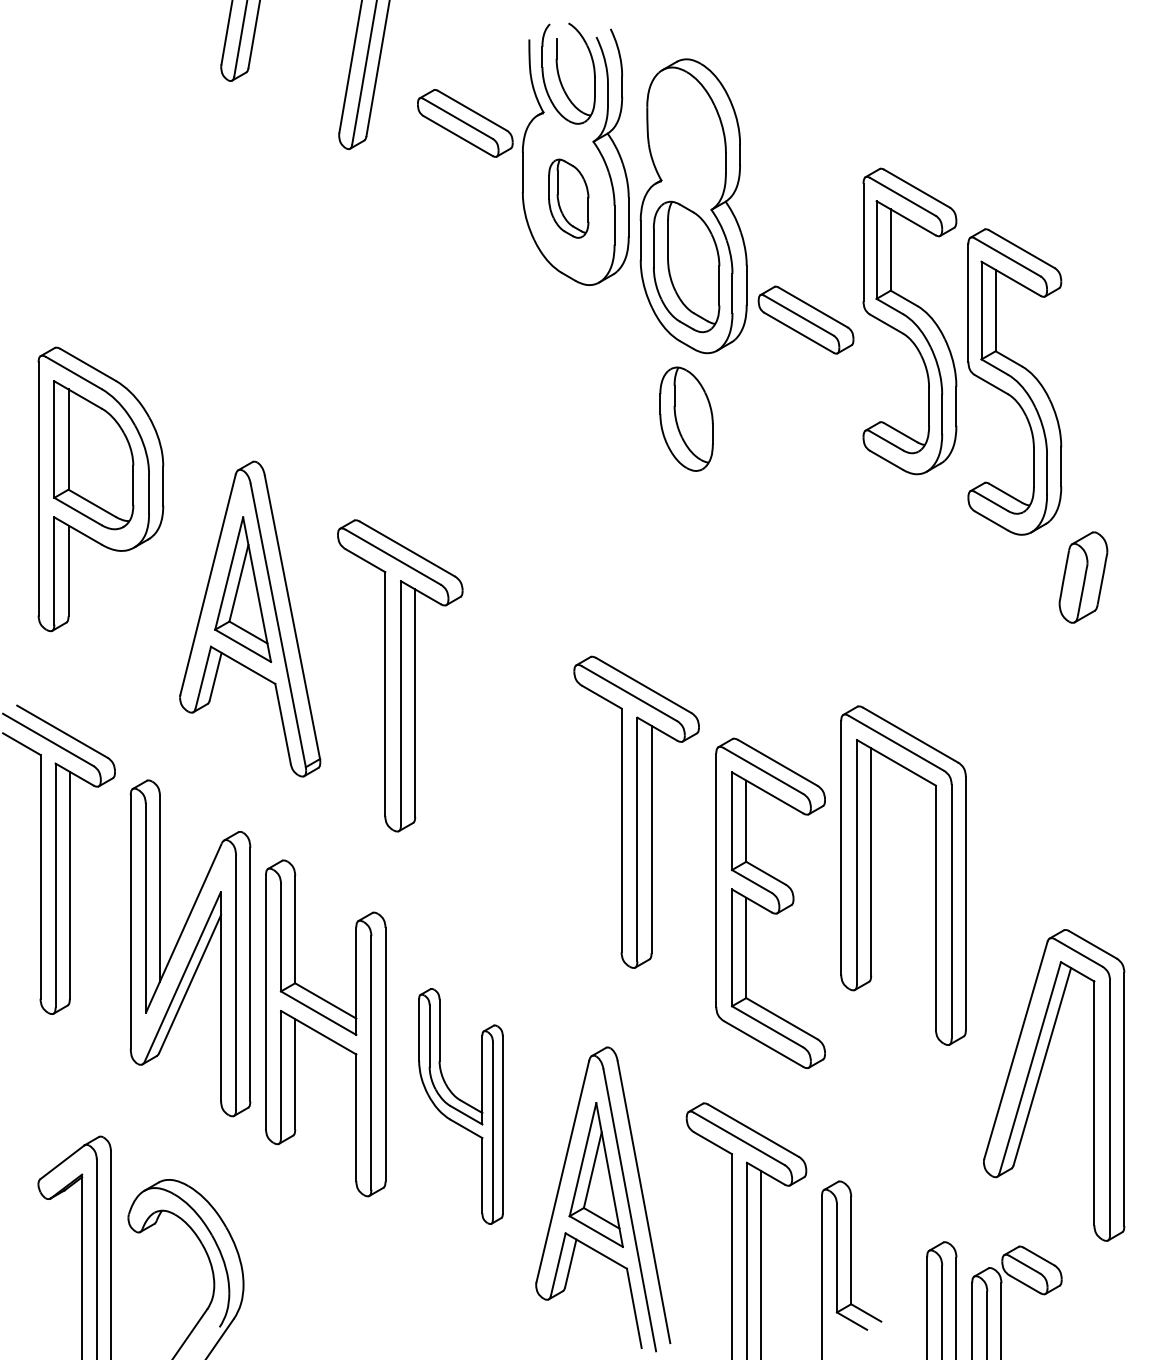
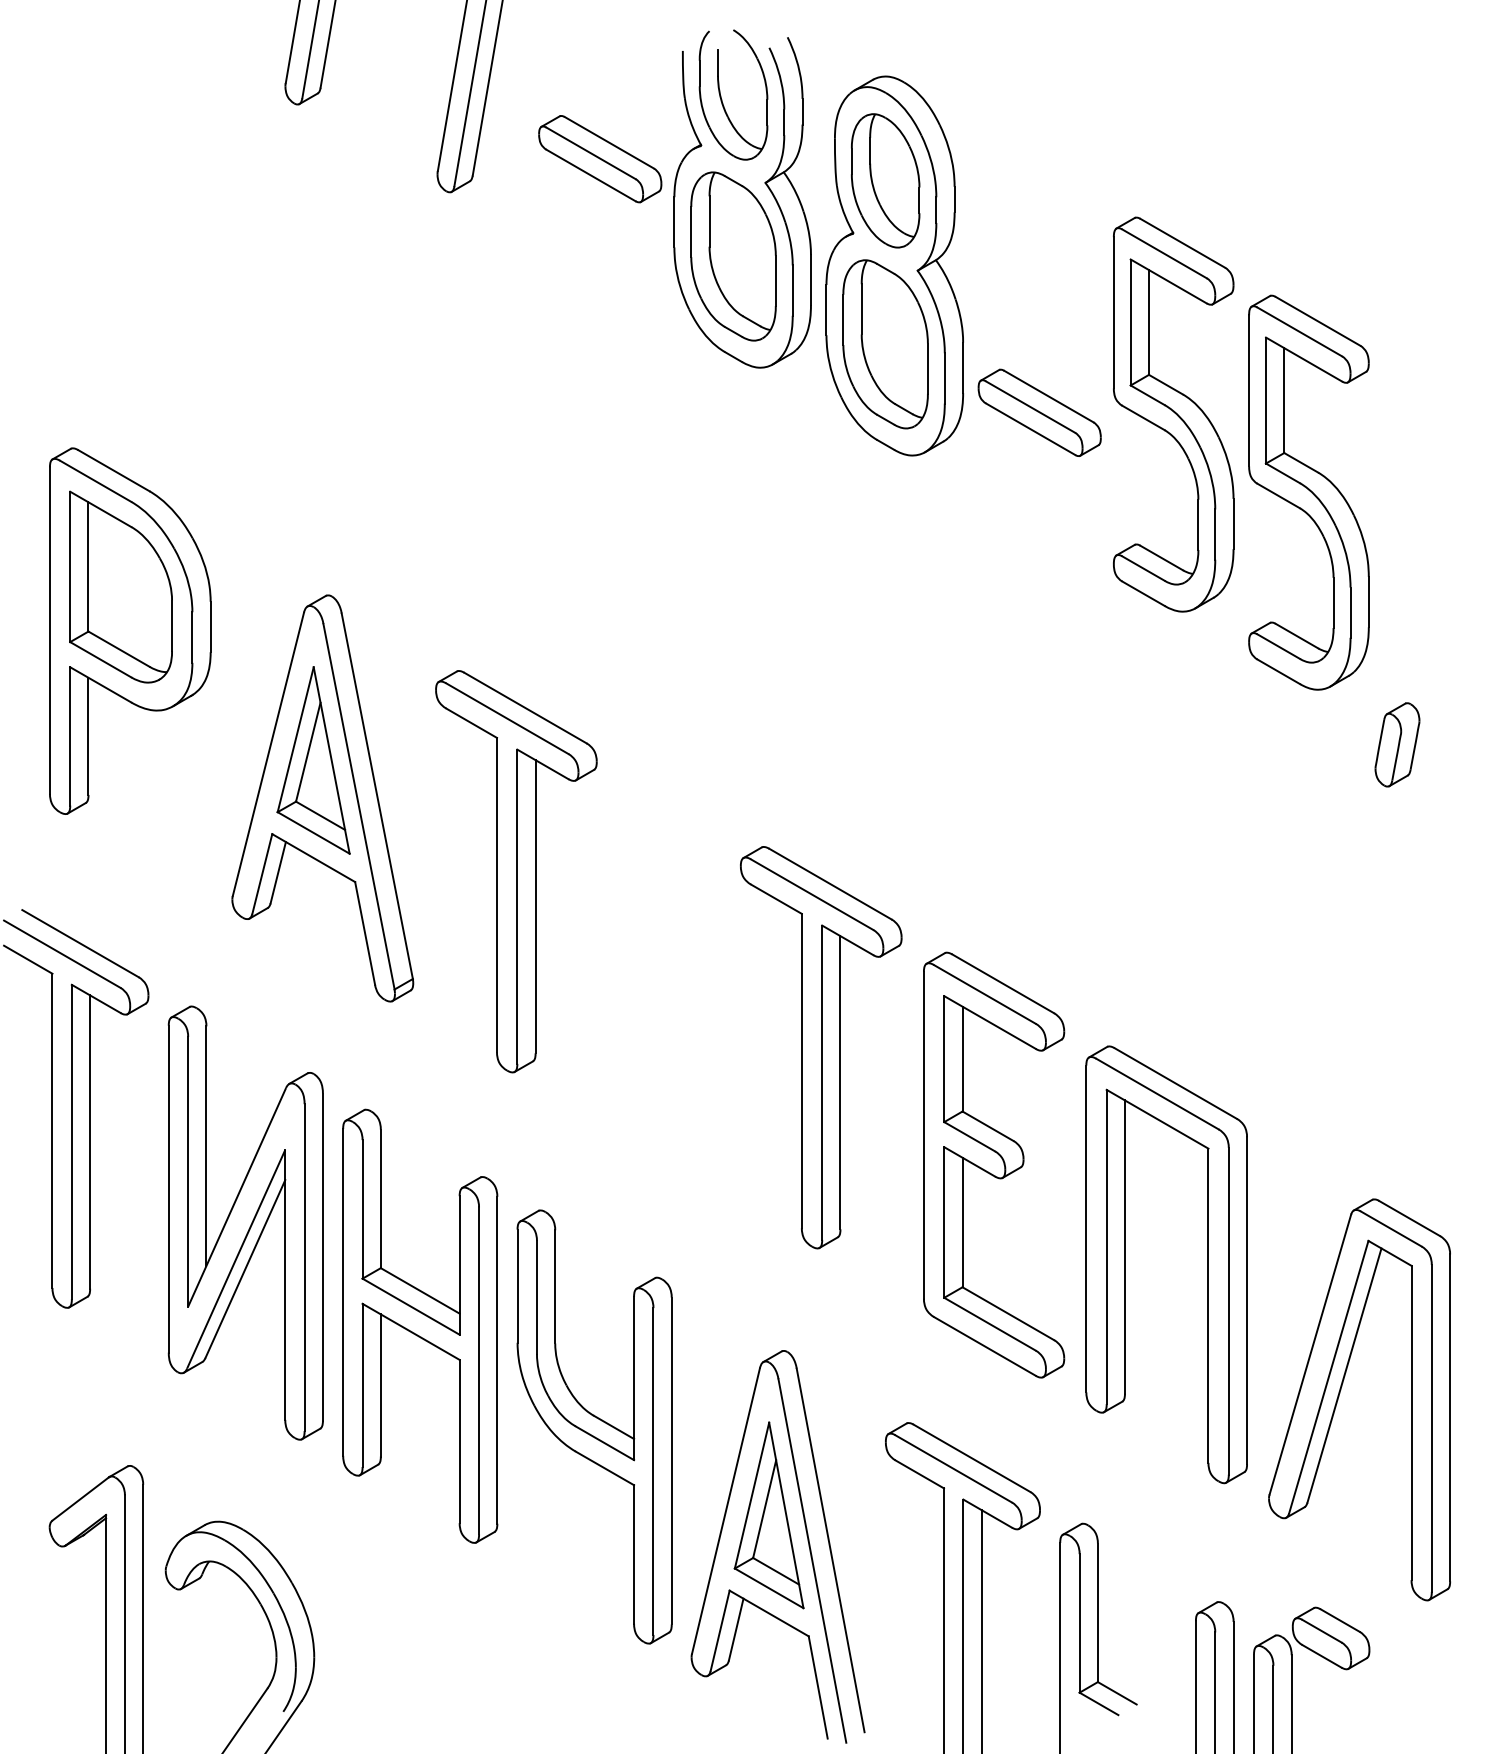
part: (568, 198) -> (733, 256), size x1.67
part: (686, 418) -> (885, 179), moved
part: (1083, 577) -> (1397, 744), size x0.71
part: (871, 875) -> (1125, 1264), moved
part: (460, 1106) -> (594, 1427), size x1.43

